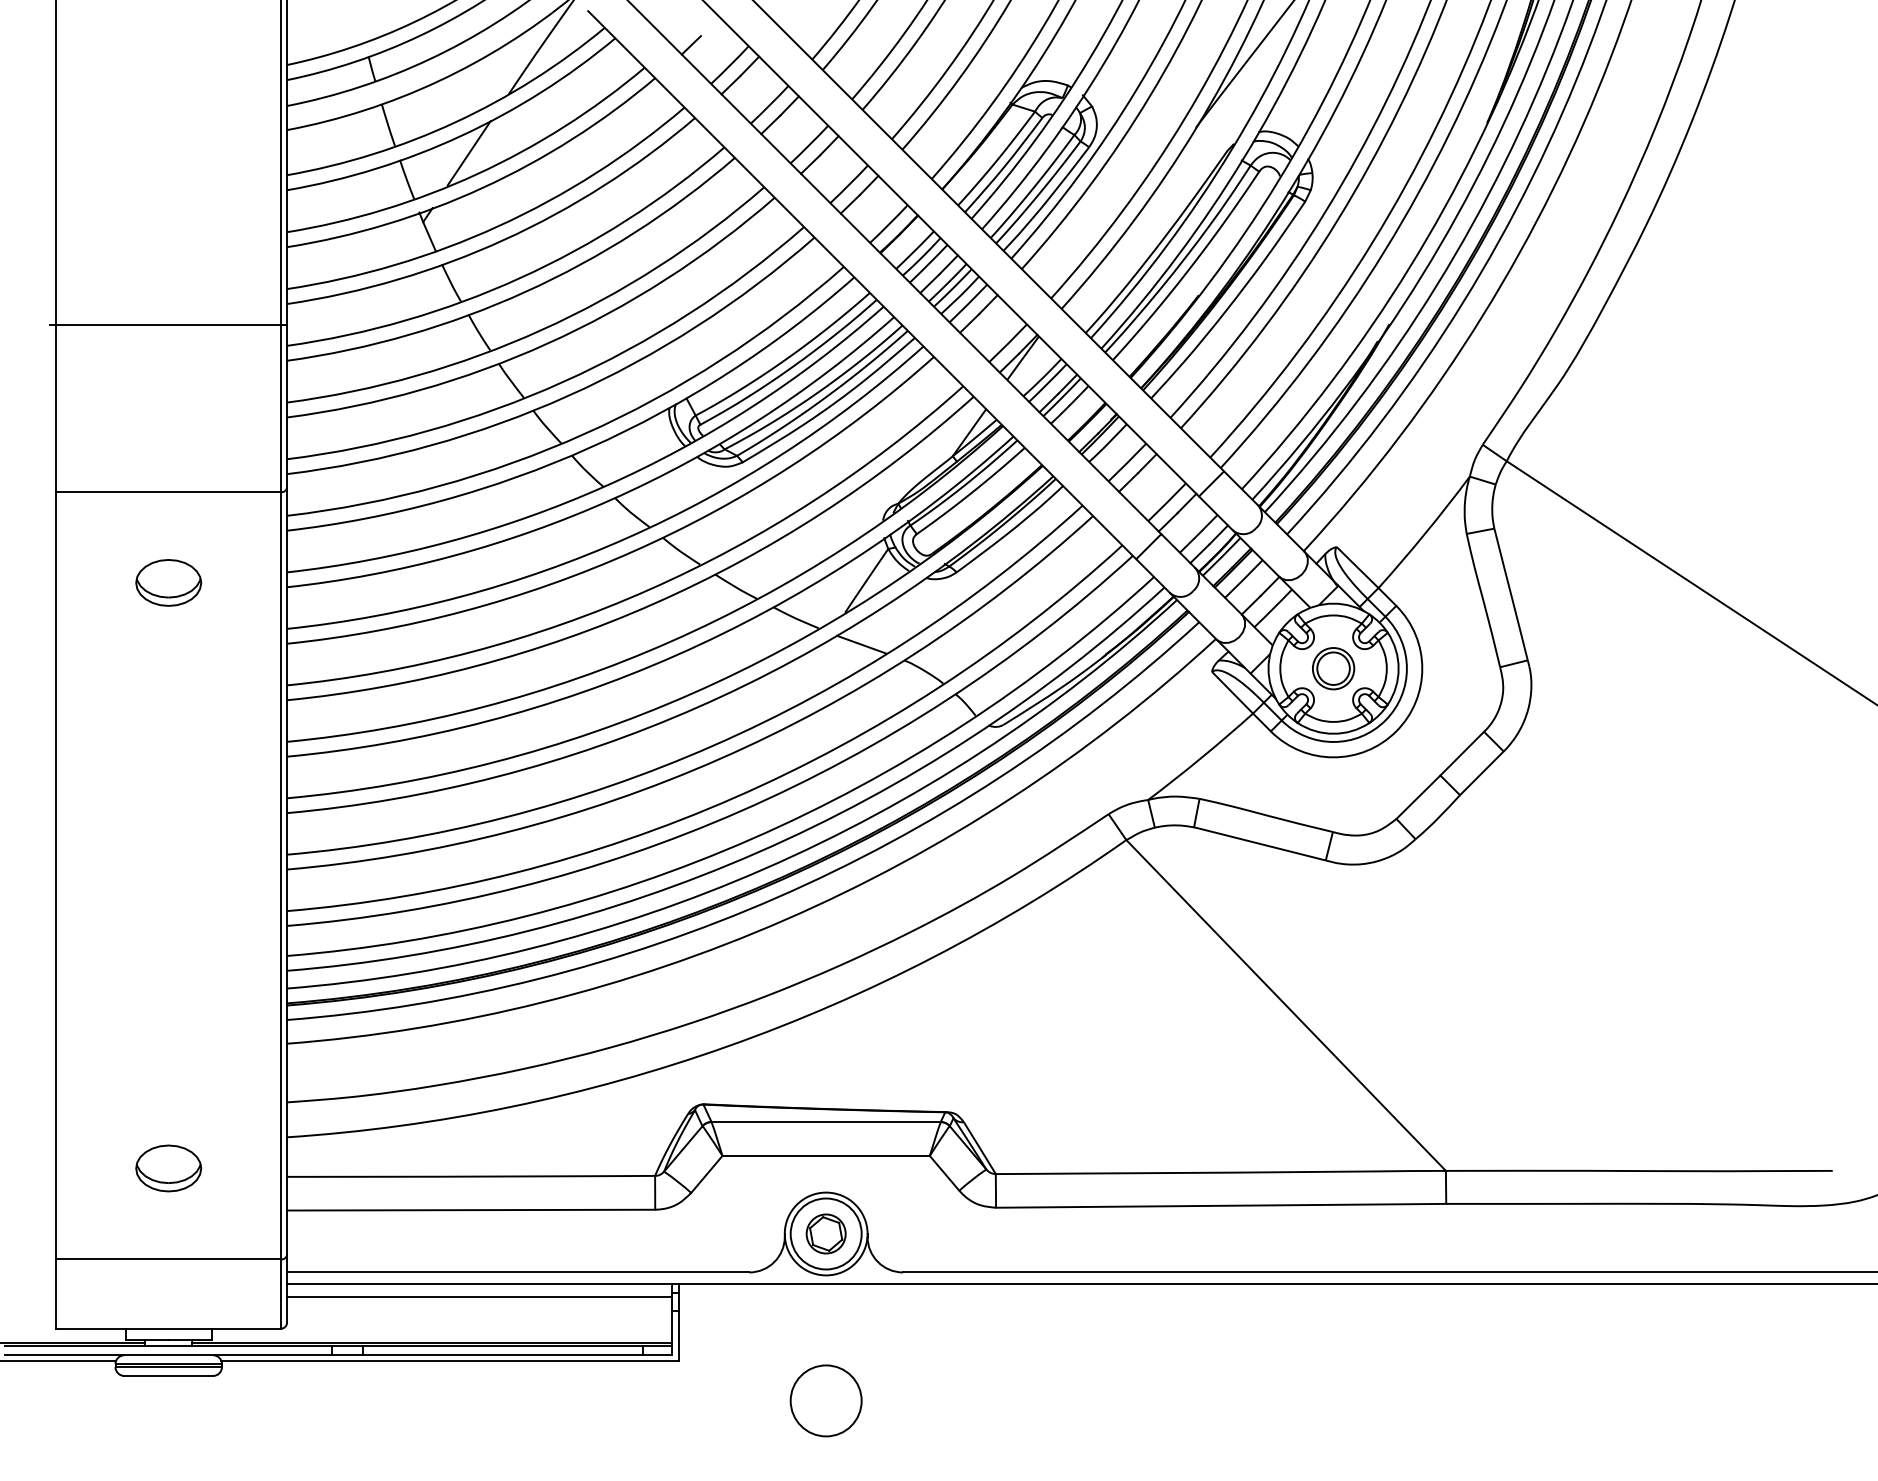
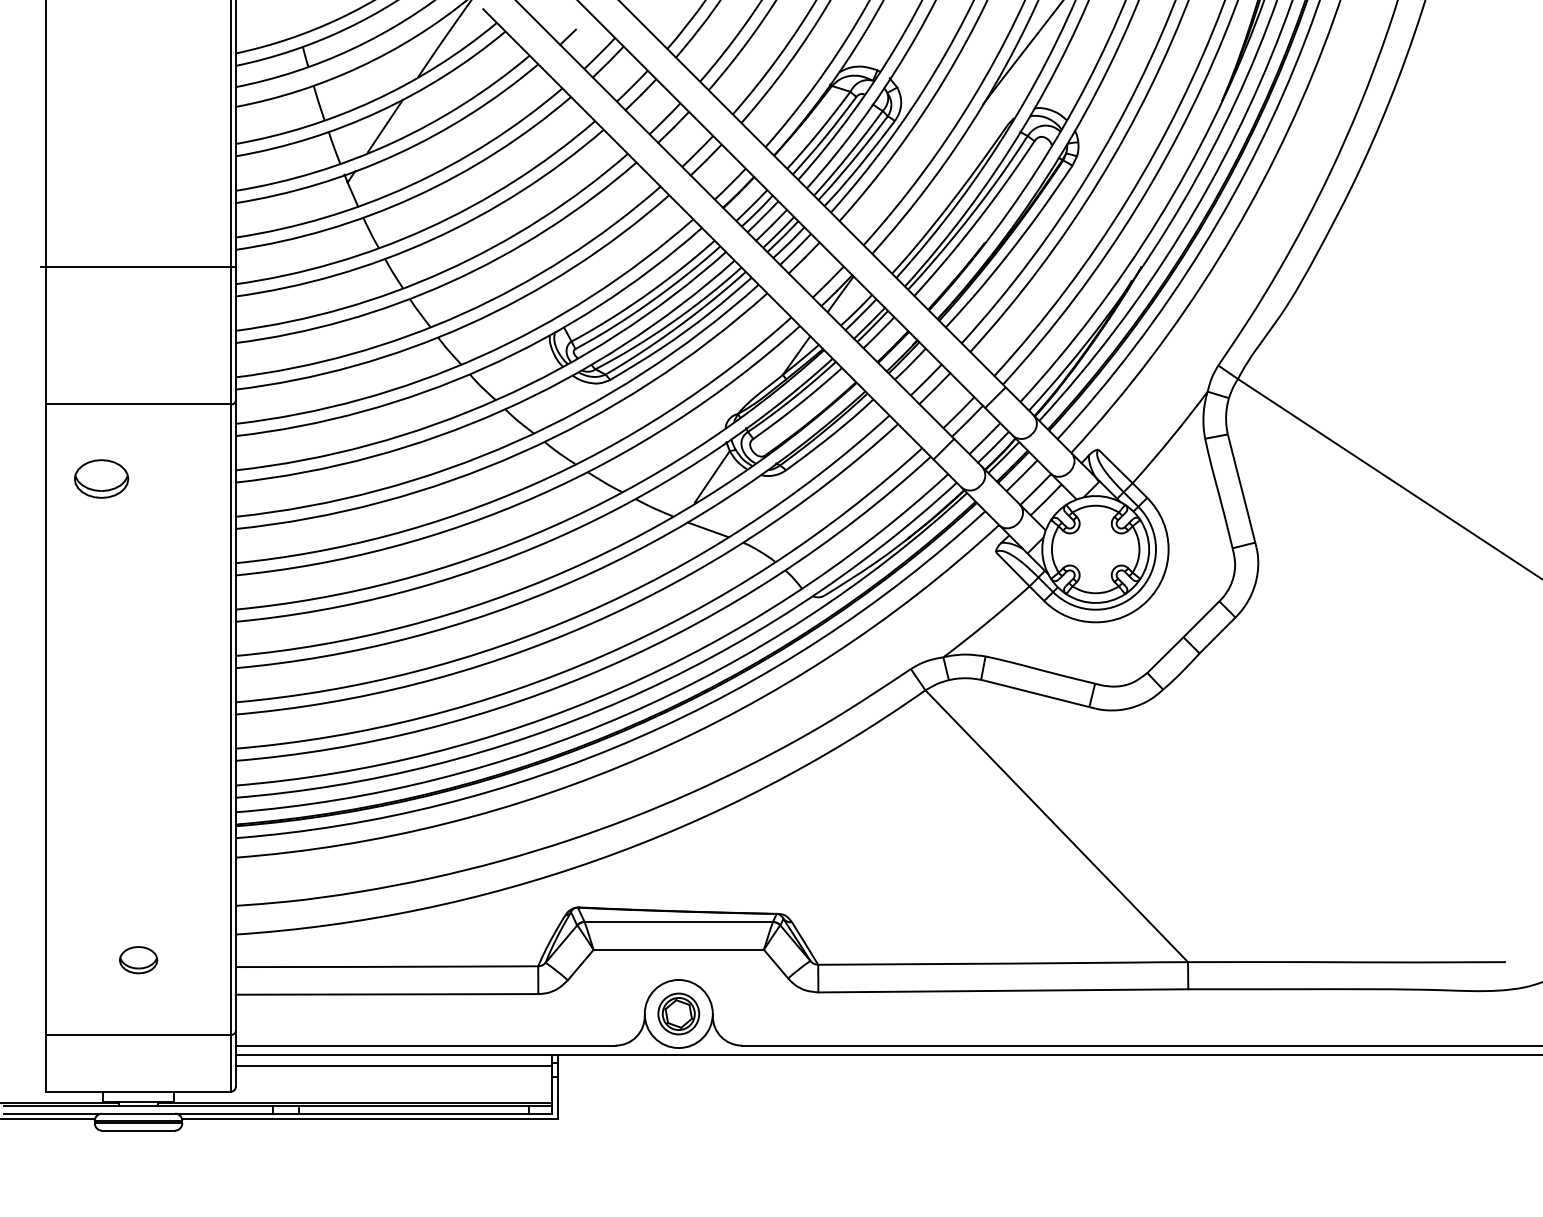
part: (168, 582) -> (101, 478), moved
part: (1333, 668) -> (1095, 549), removed
part: (168, 1168) -> (138, 960), size x0.7
circle: (825, 1233) -> (678, 1013), size x0.7
circle: (825, 1400) -> (678, 1150), removed

